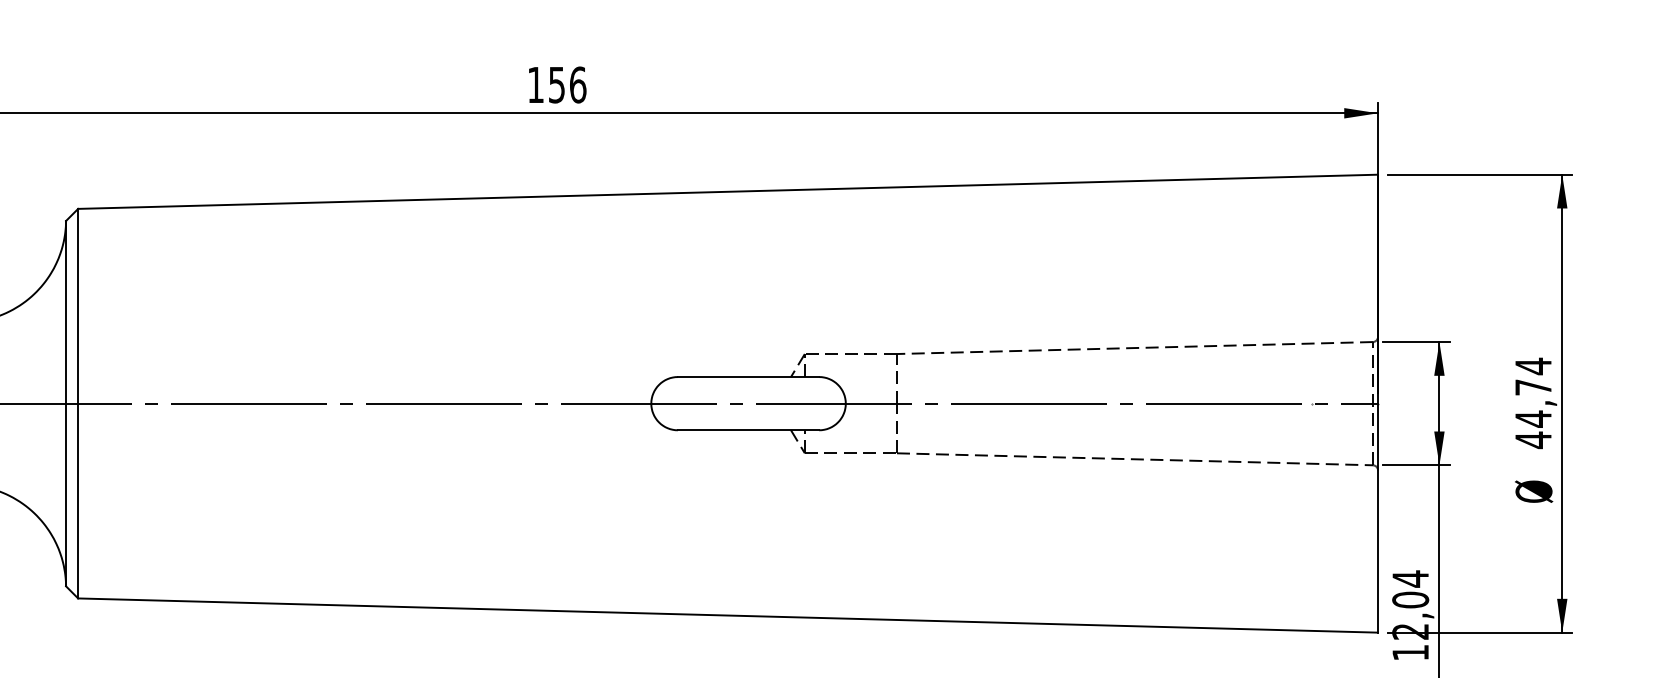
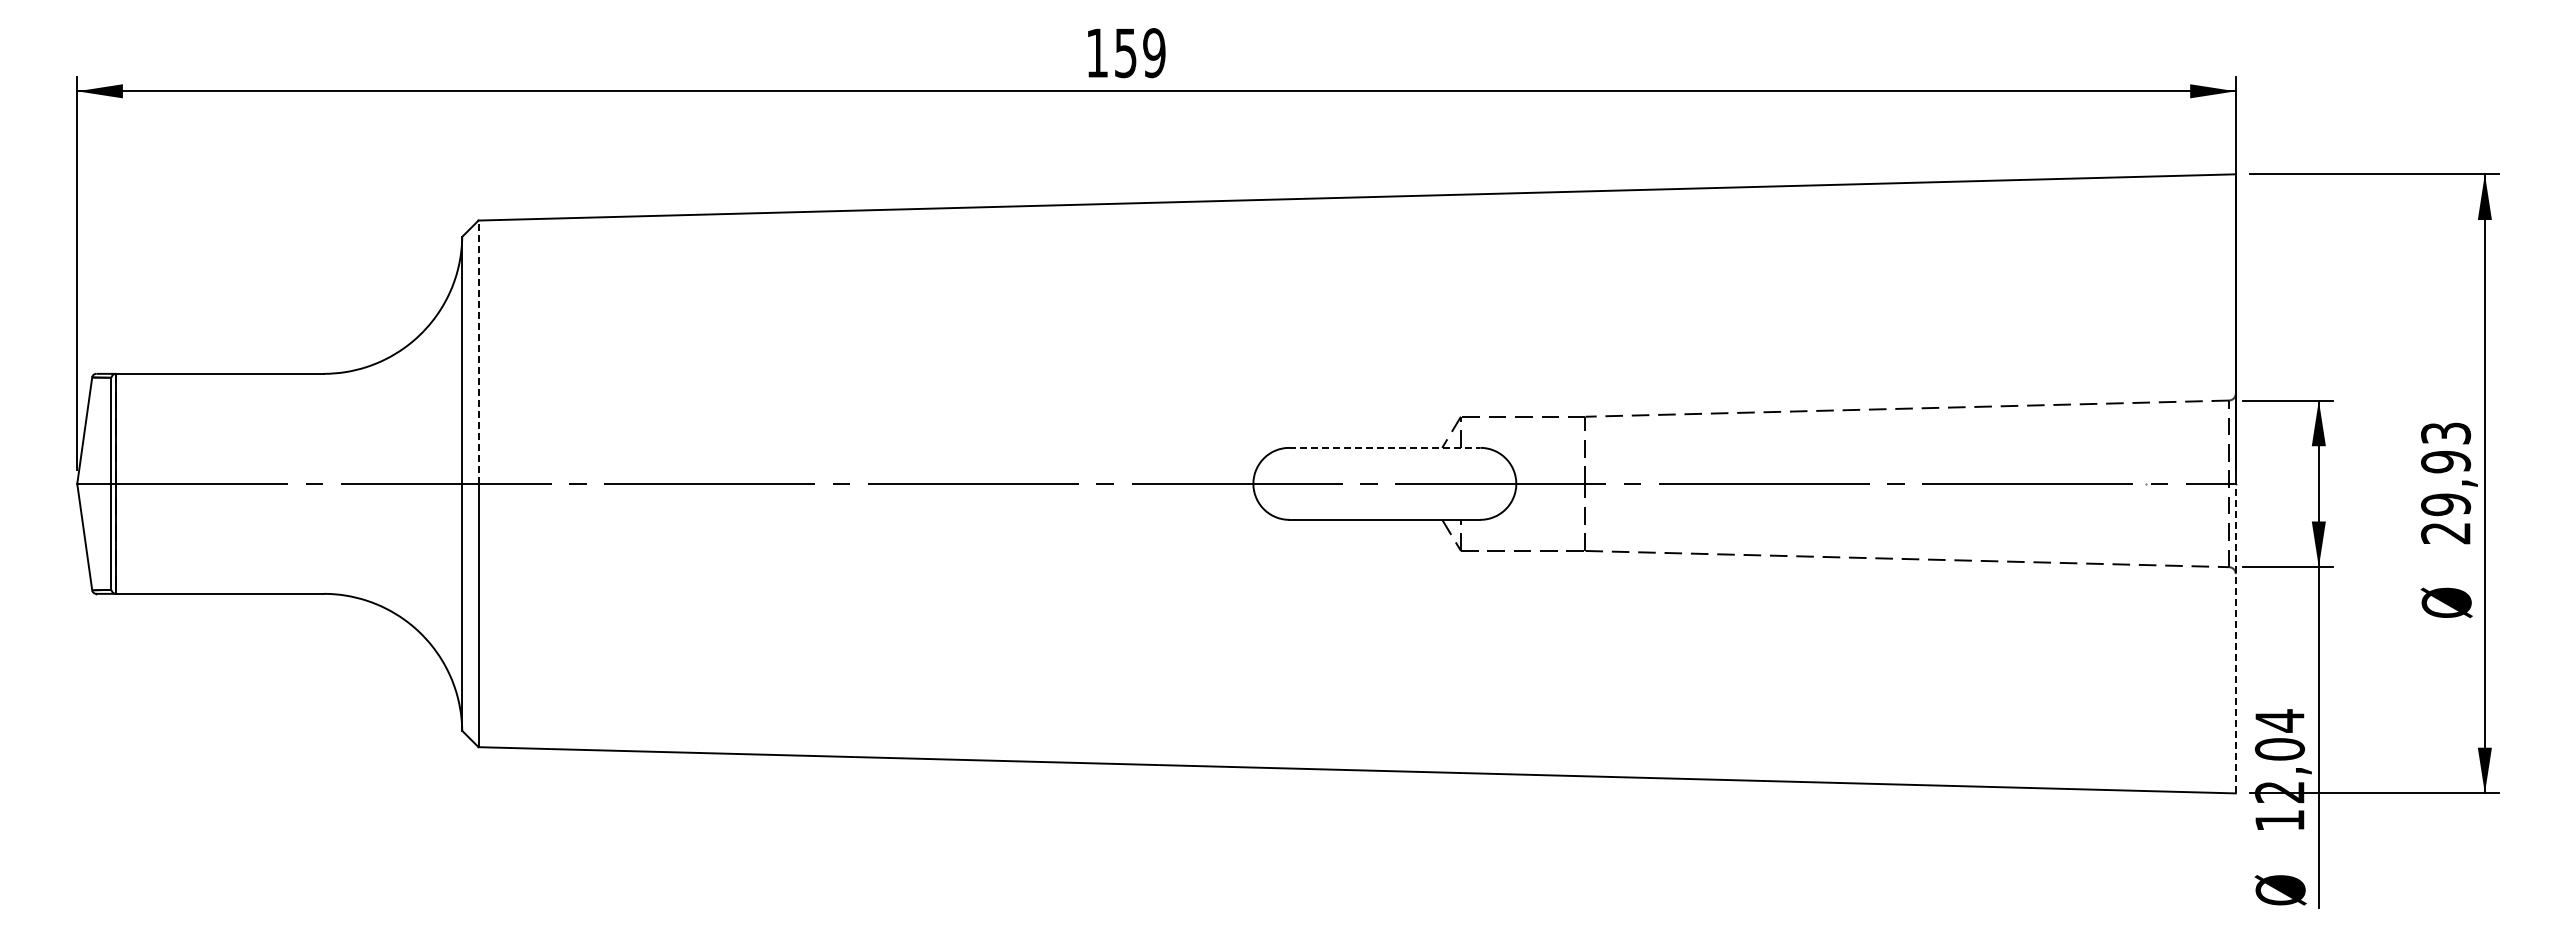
text: (578, 85) -> (1154, 53), 156 -> 159
line: (78, 306) -> (478, 352), solid -> dashed
line: (749, 376) -> (1385, 447), solid -> dashed
text: (1533, 403) -> (2446, 483), 44,74 -> 29,93
line: (1377, 518) -> (2235, 638), solid -> dashed

